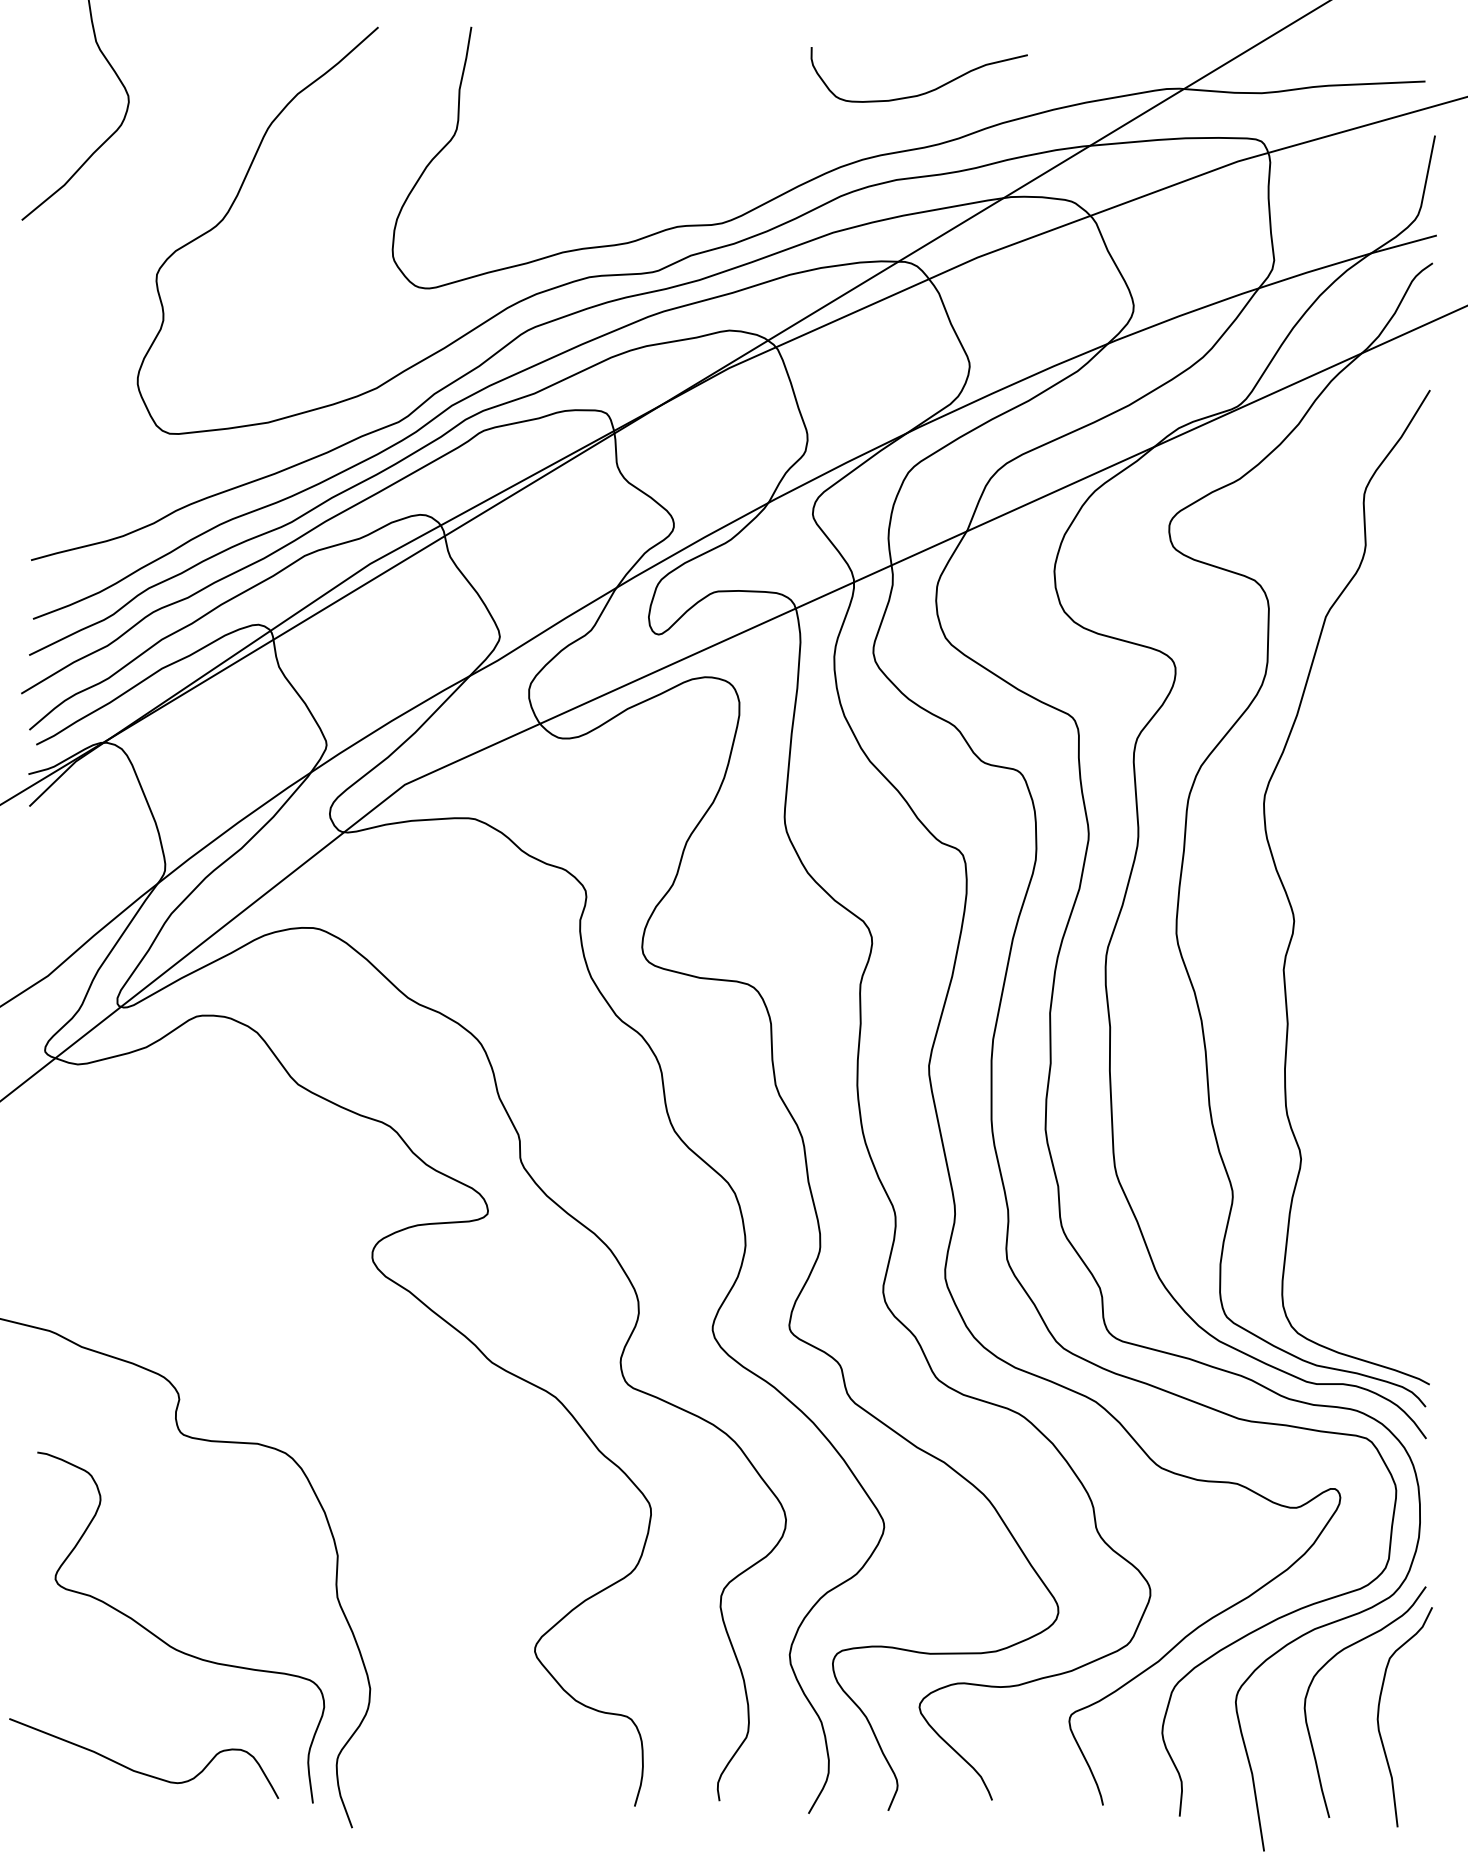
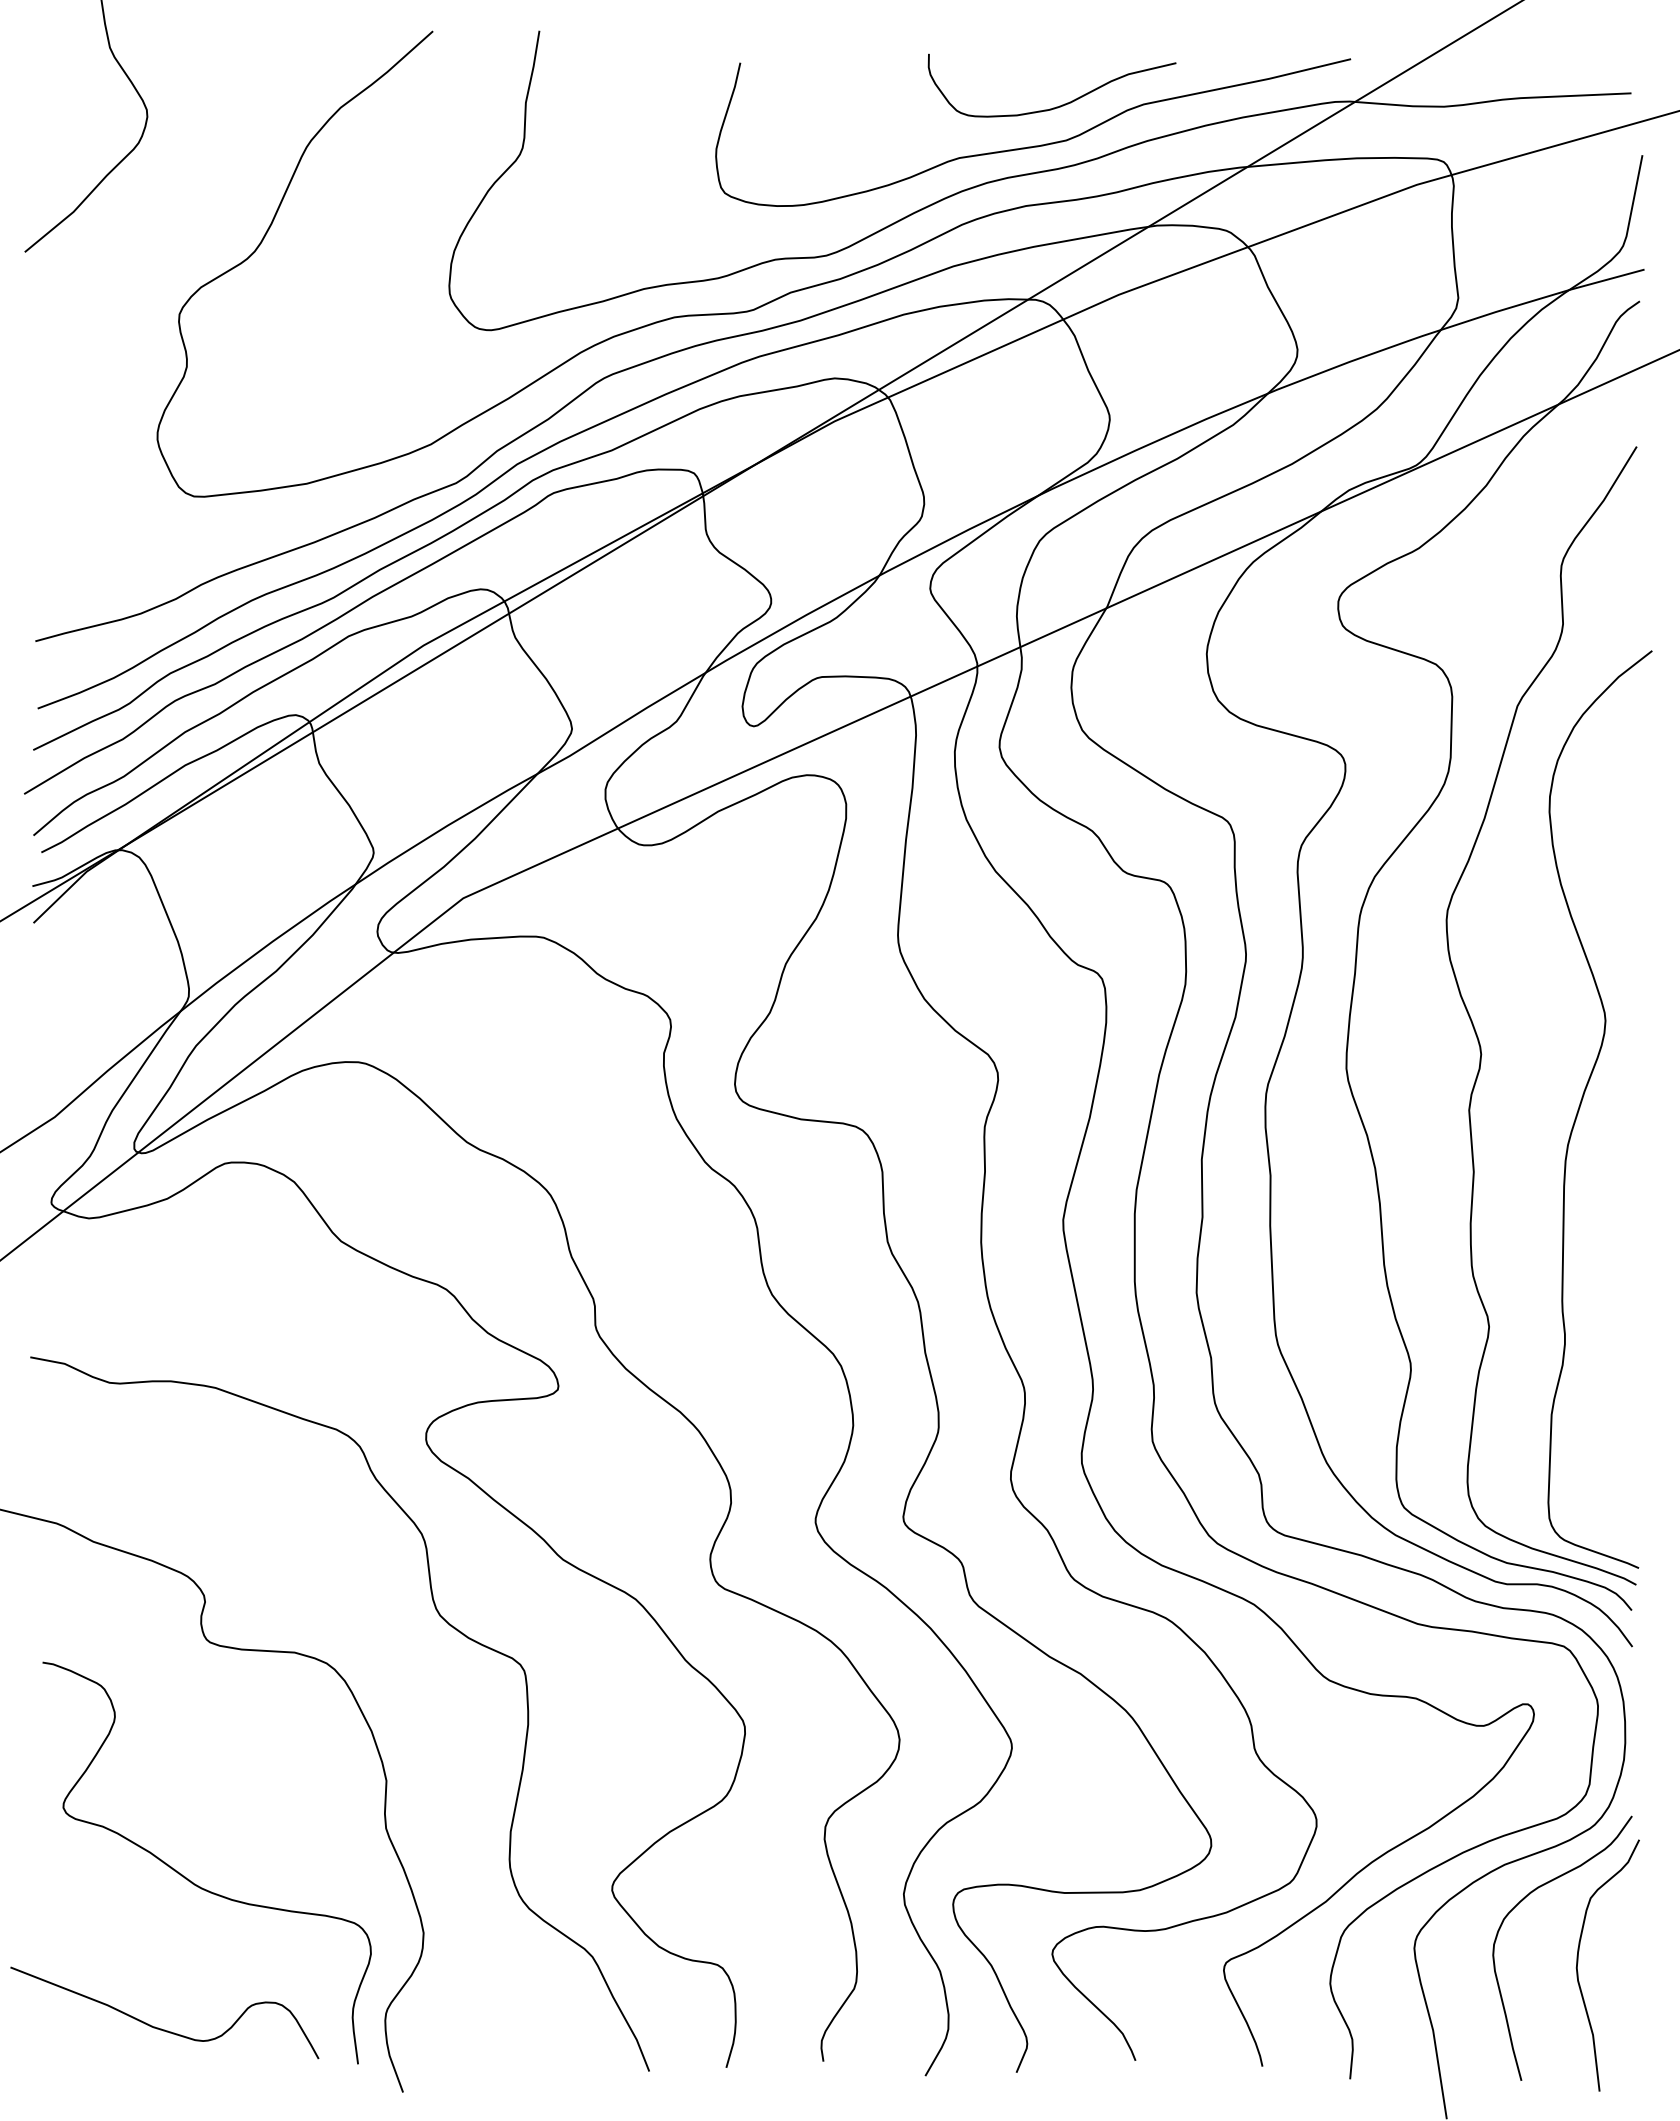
curve: (906, 126) -> (1037, 144), added
curve: (1382, 963) -> (1582, 1102), added
curve: (383, 1411) -> (438, 1615), added

